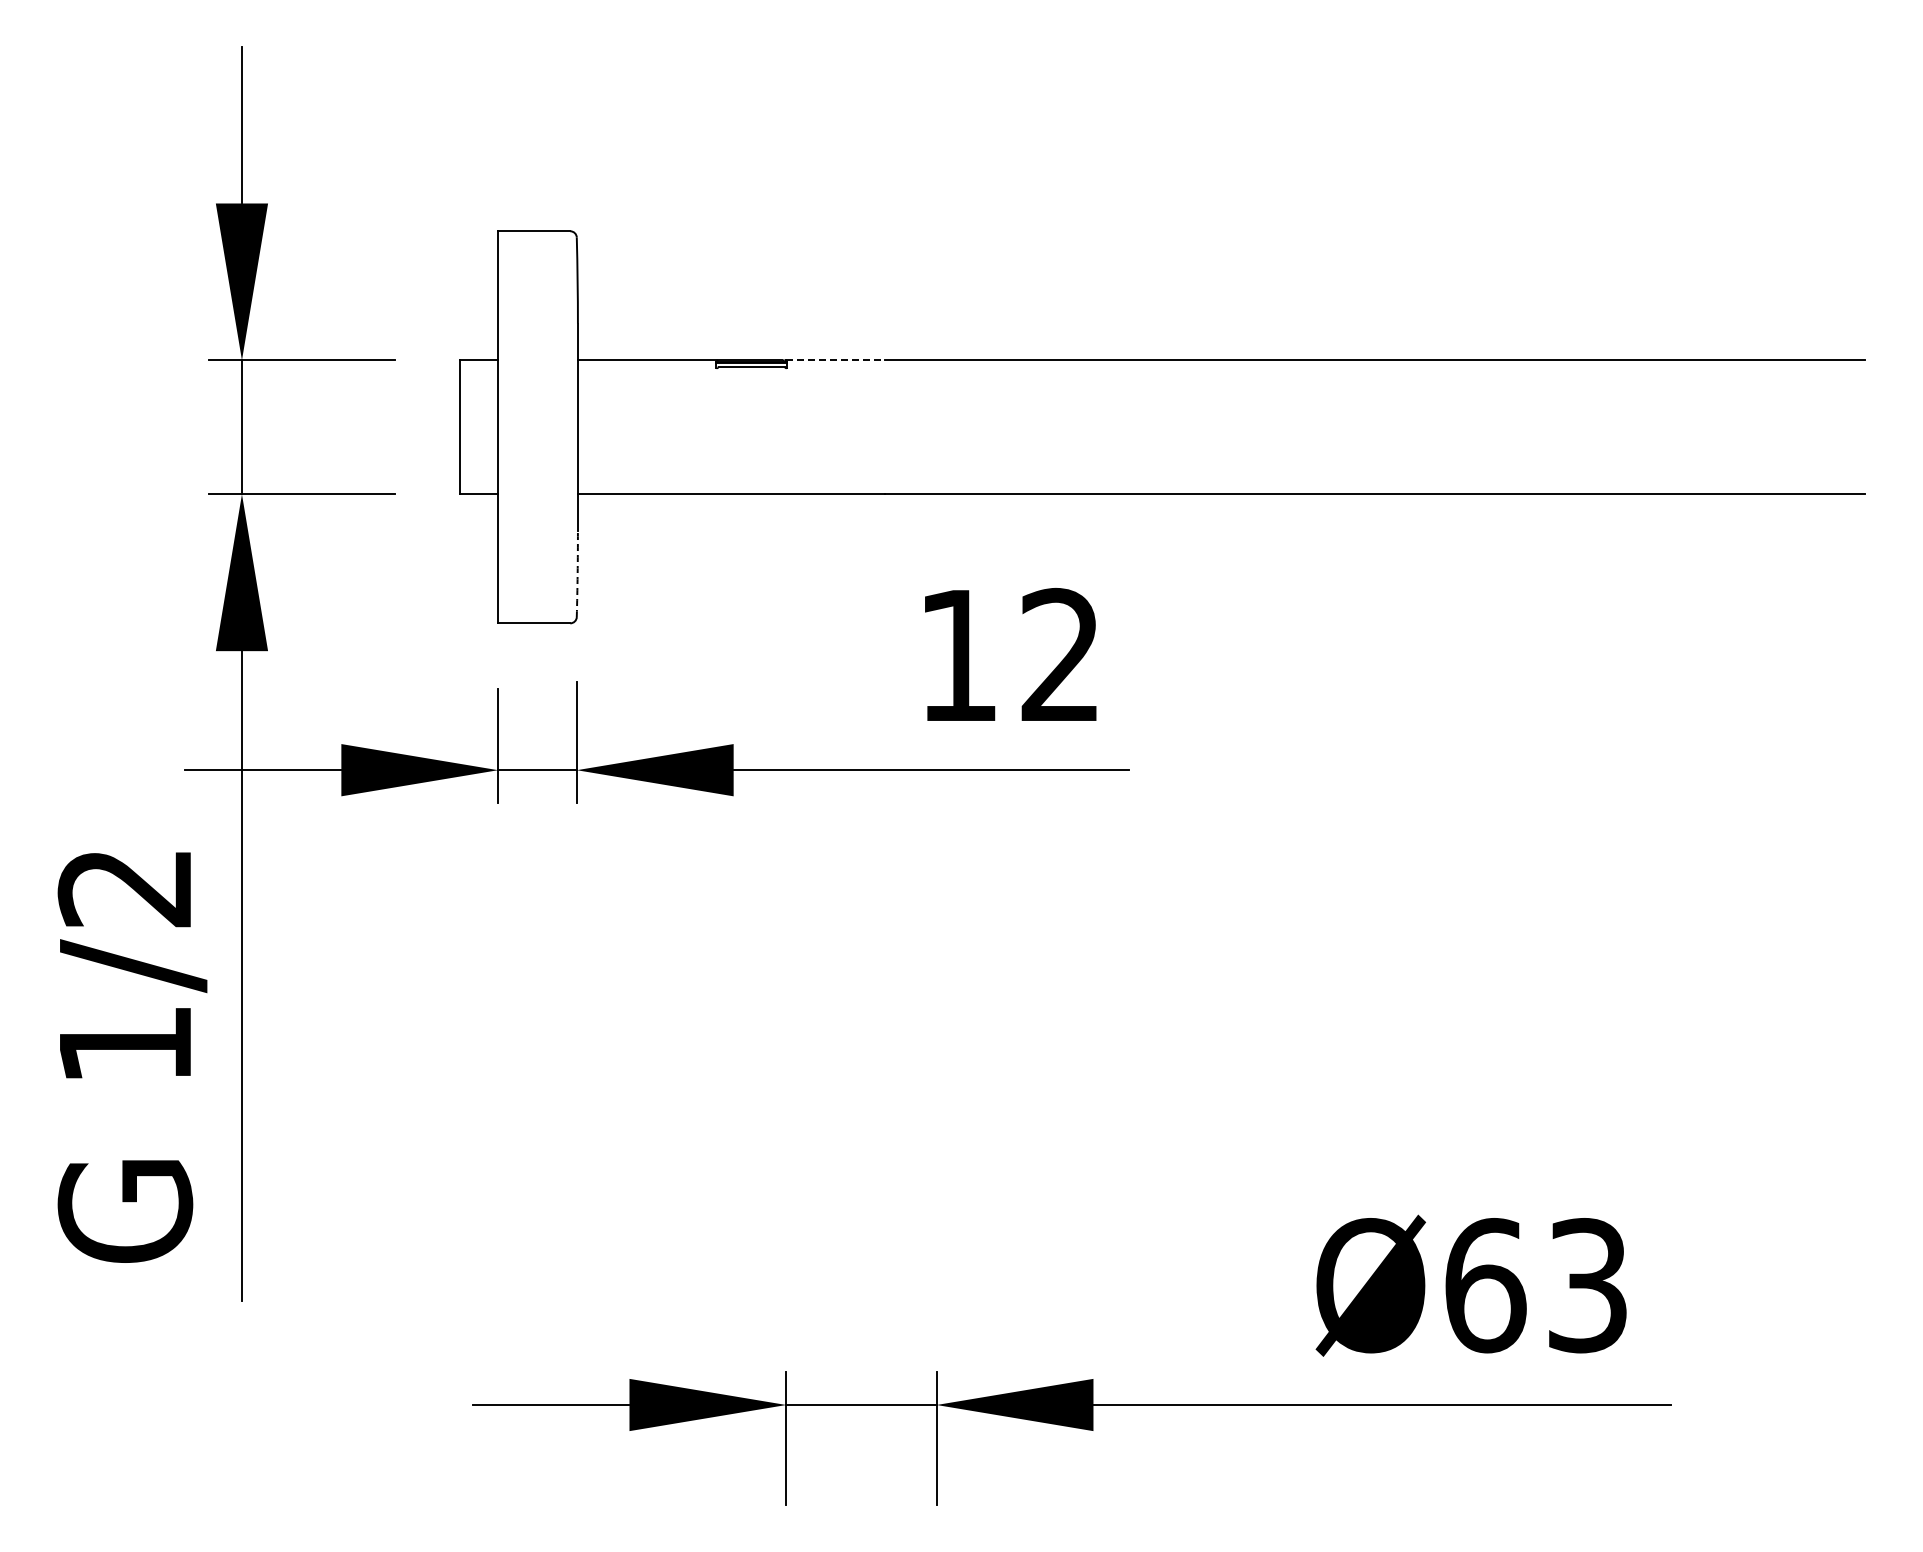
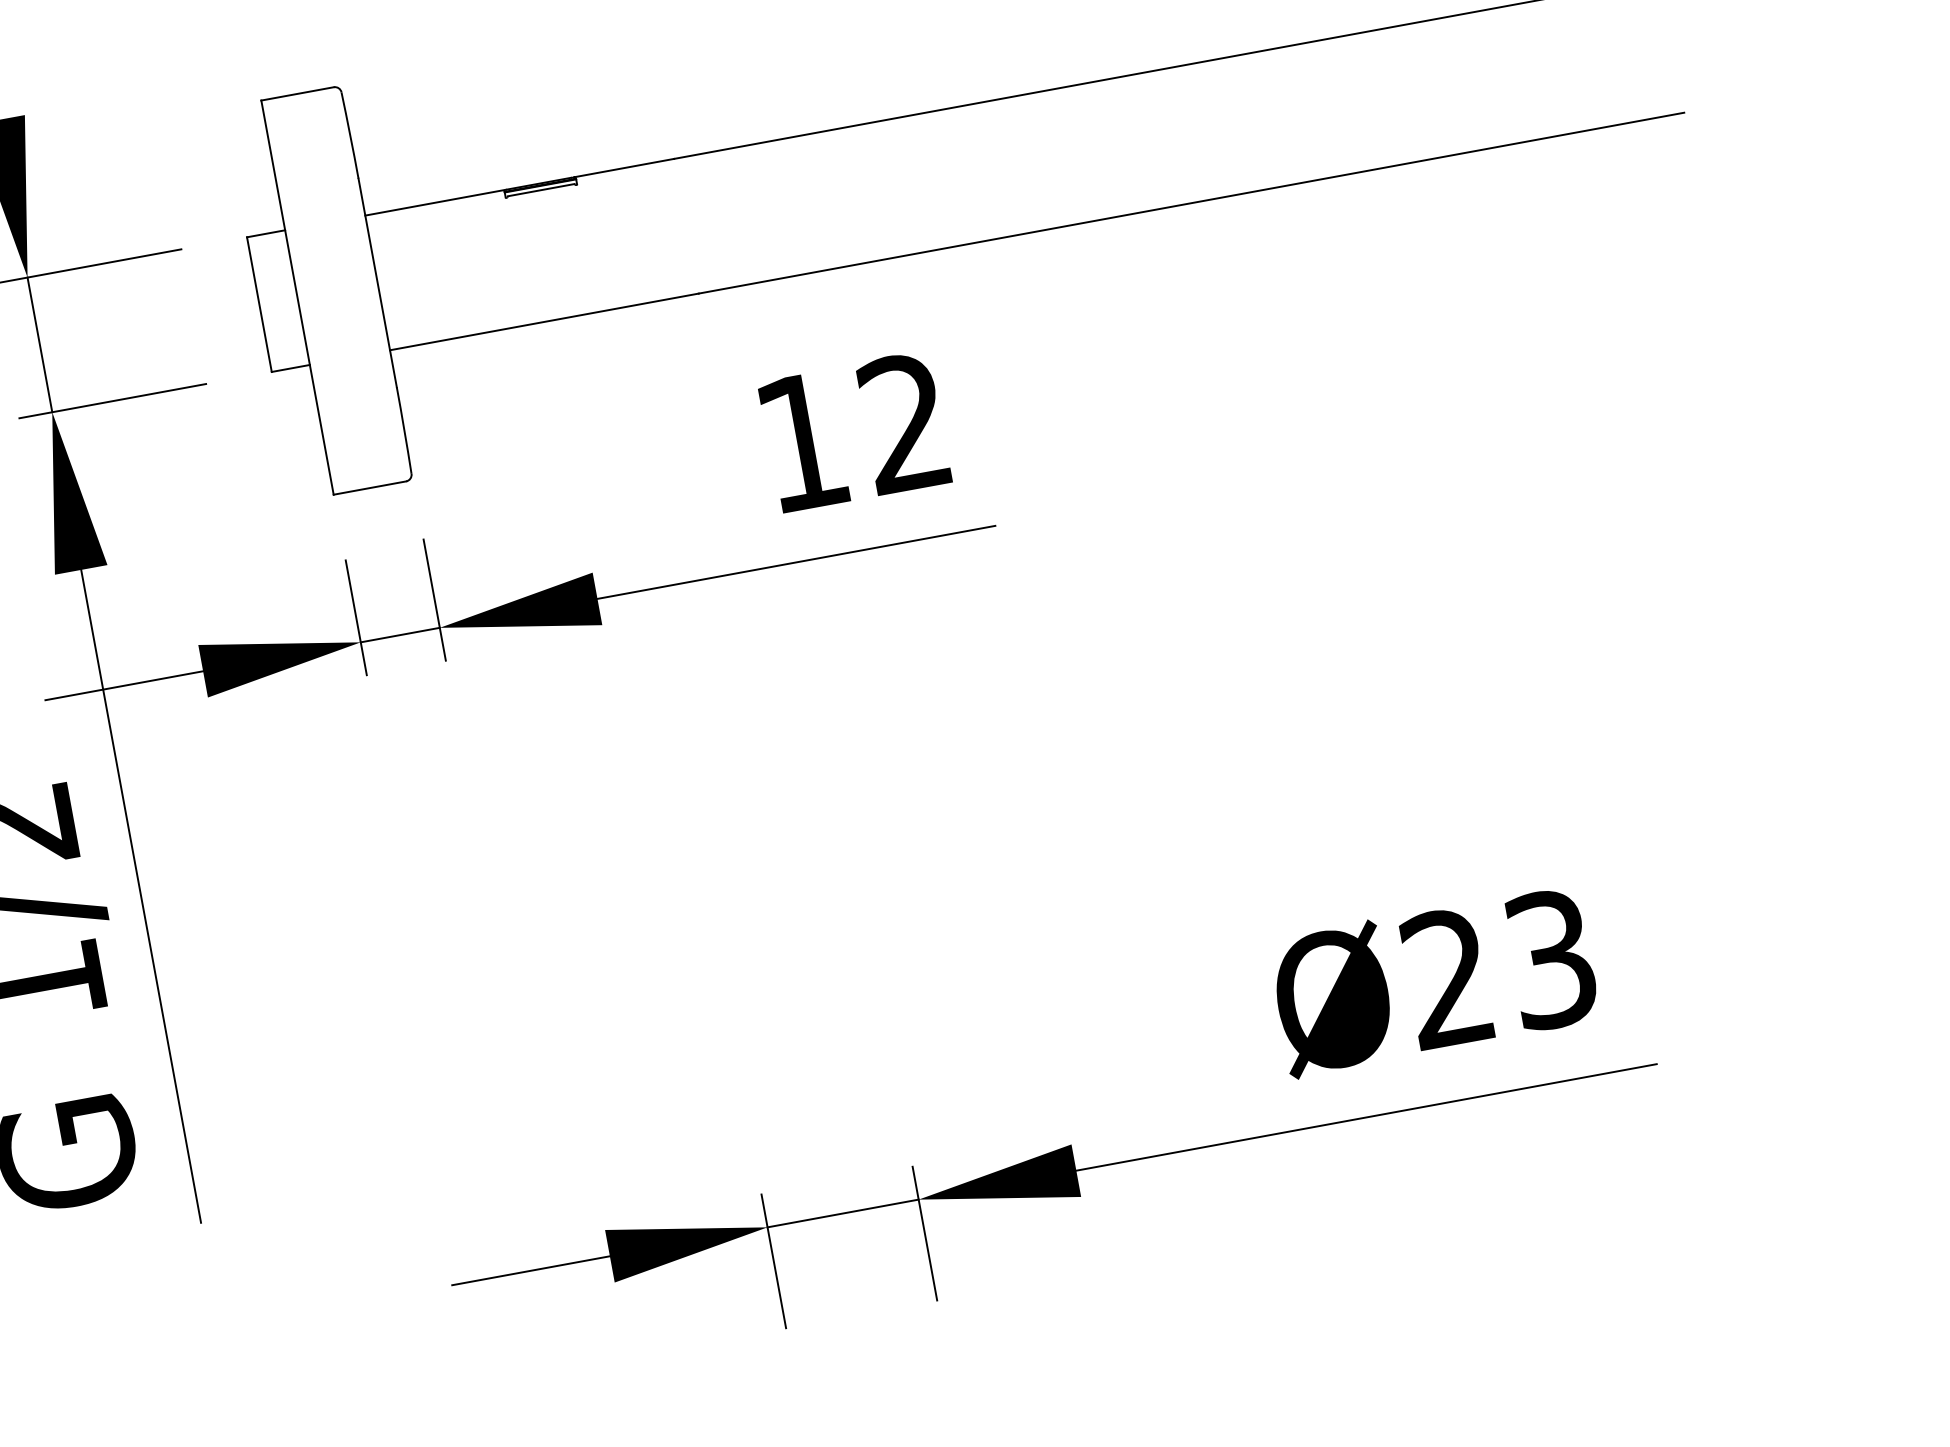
line: (836, 360) -> (625, 168), dashed -> solid
arc: (577, 573) -> (404, 429), dashed -> solid
text: (1485, 1285) -> (1448, 978), Ø63 -> Ø23

